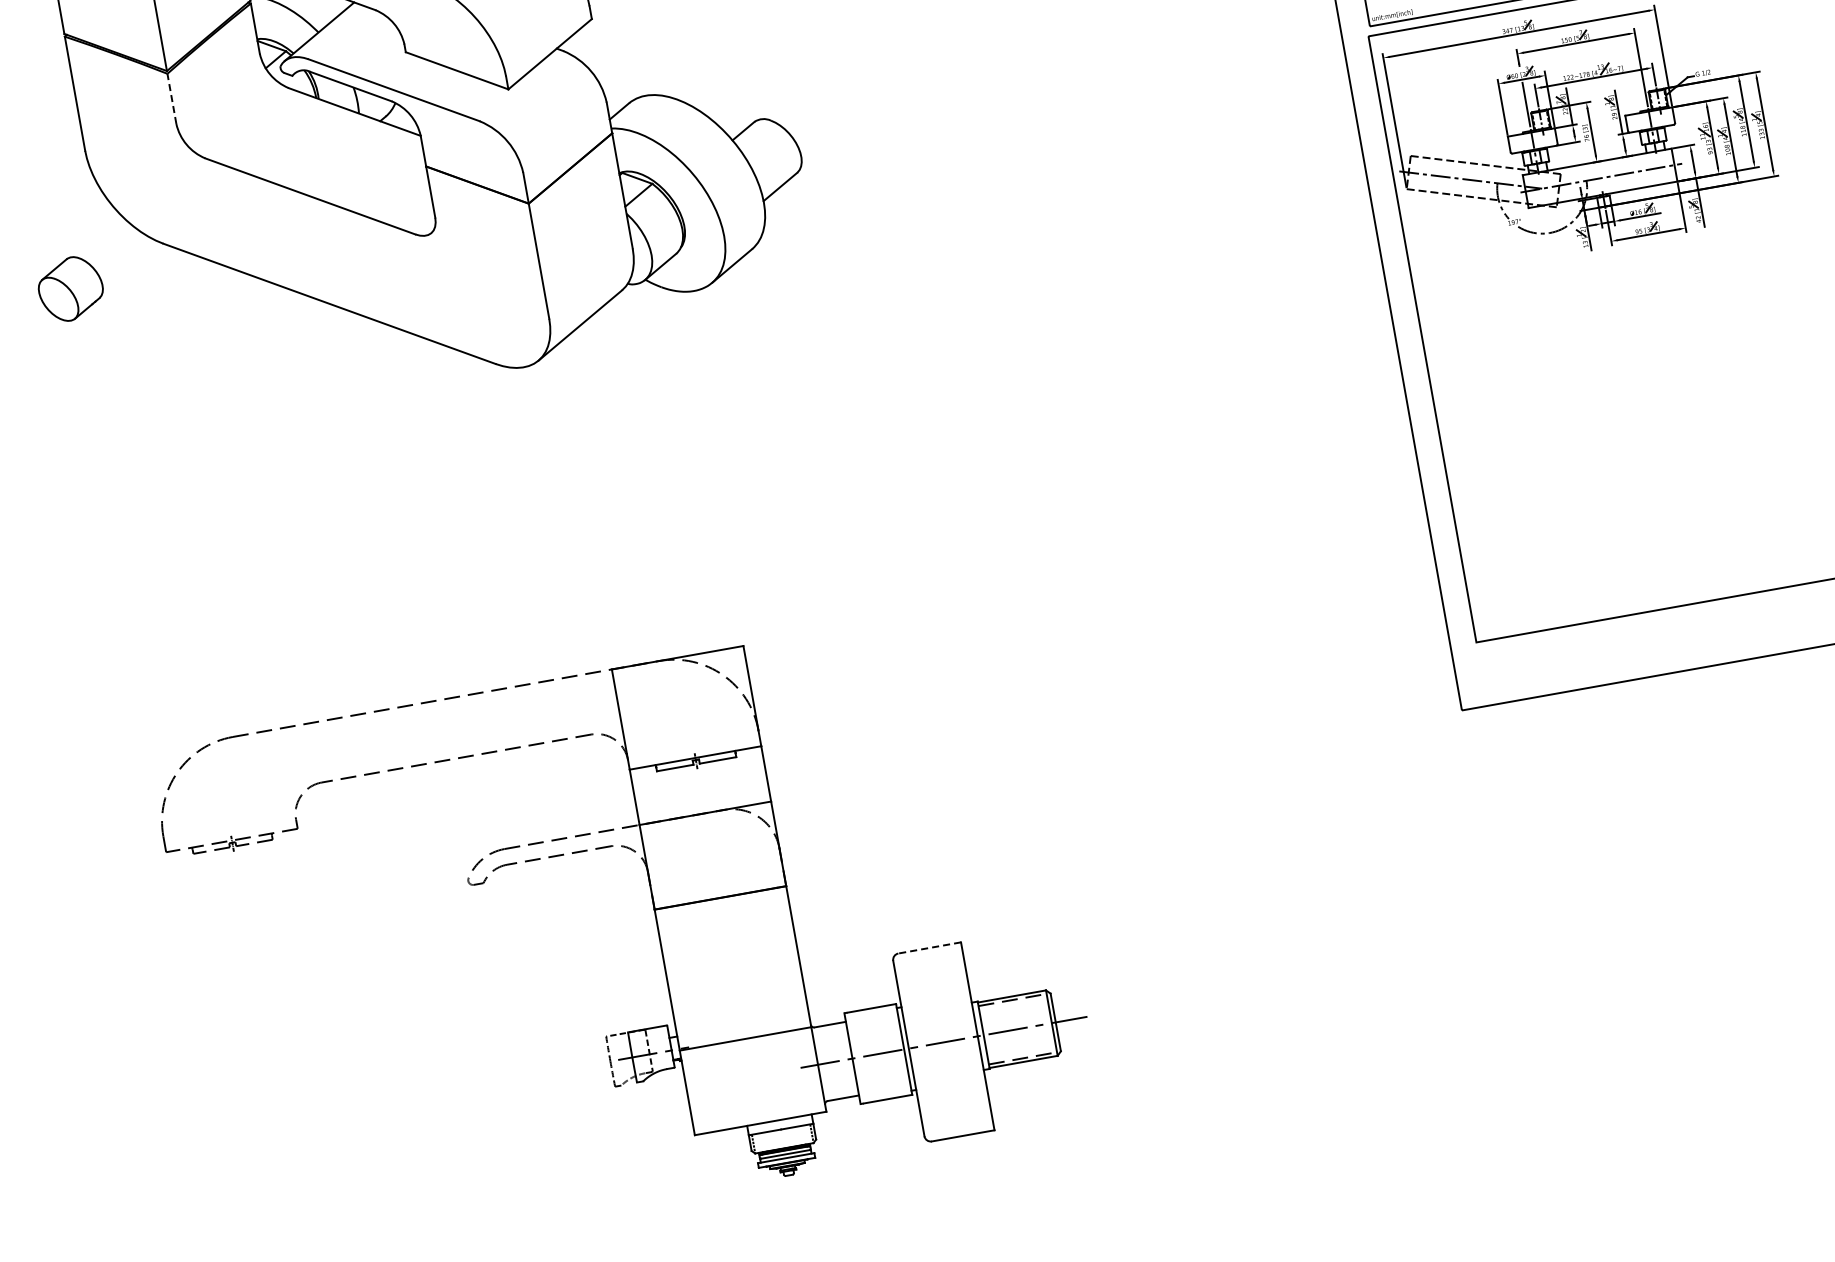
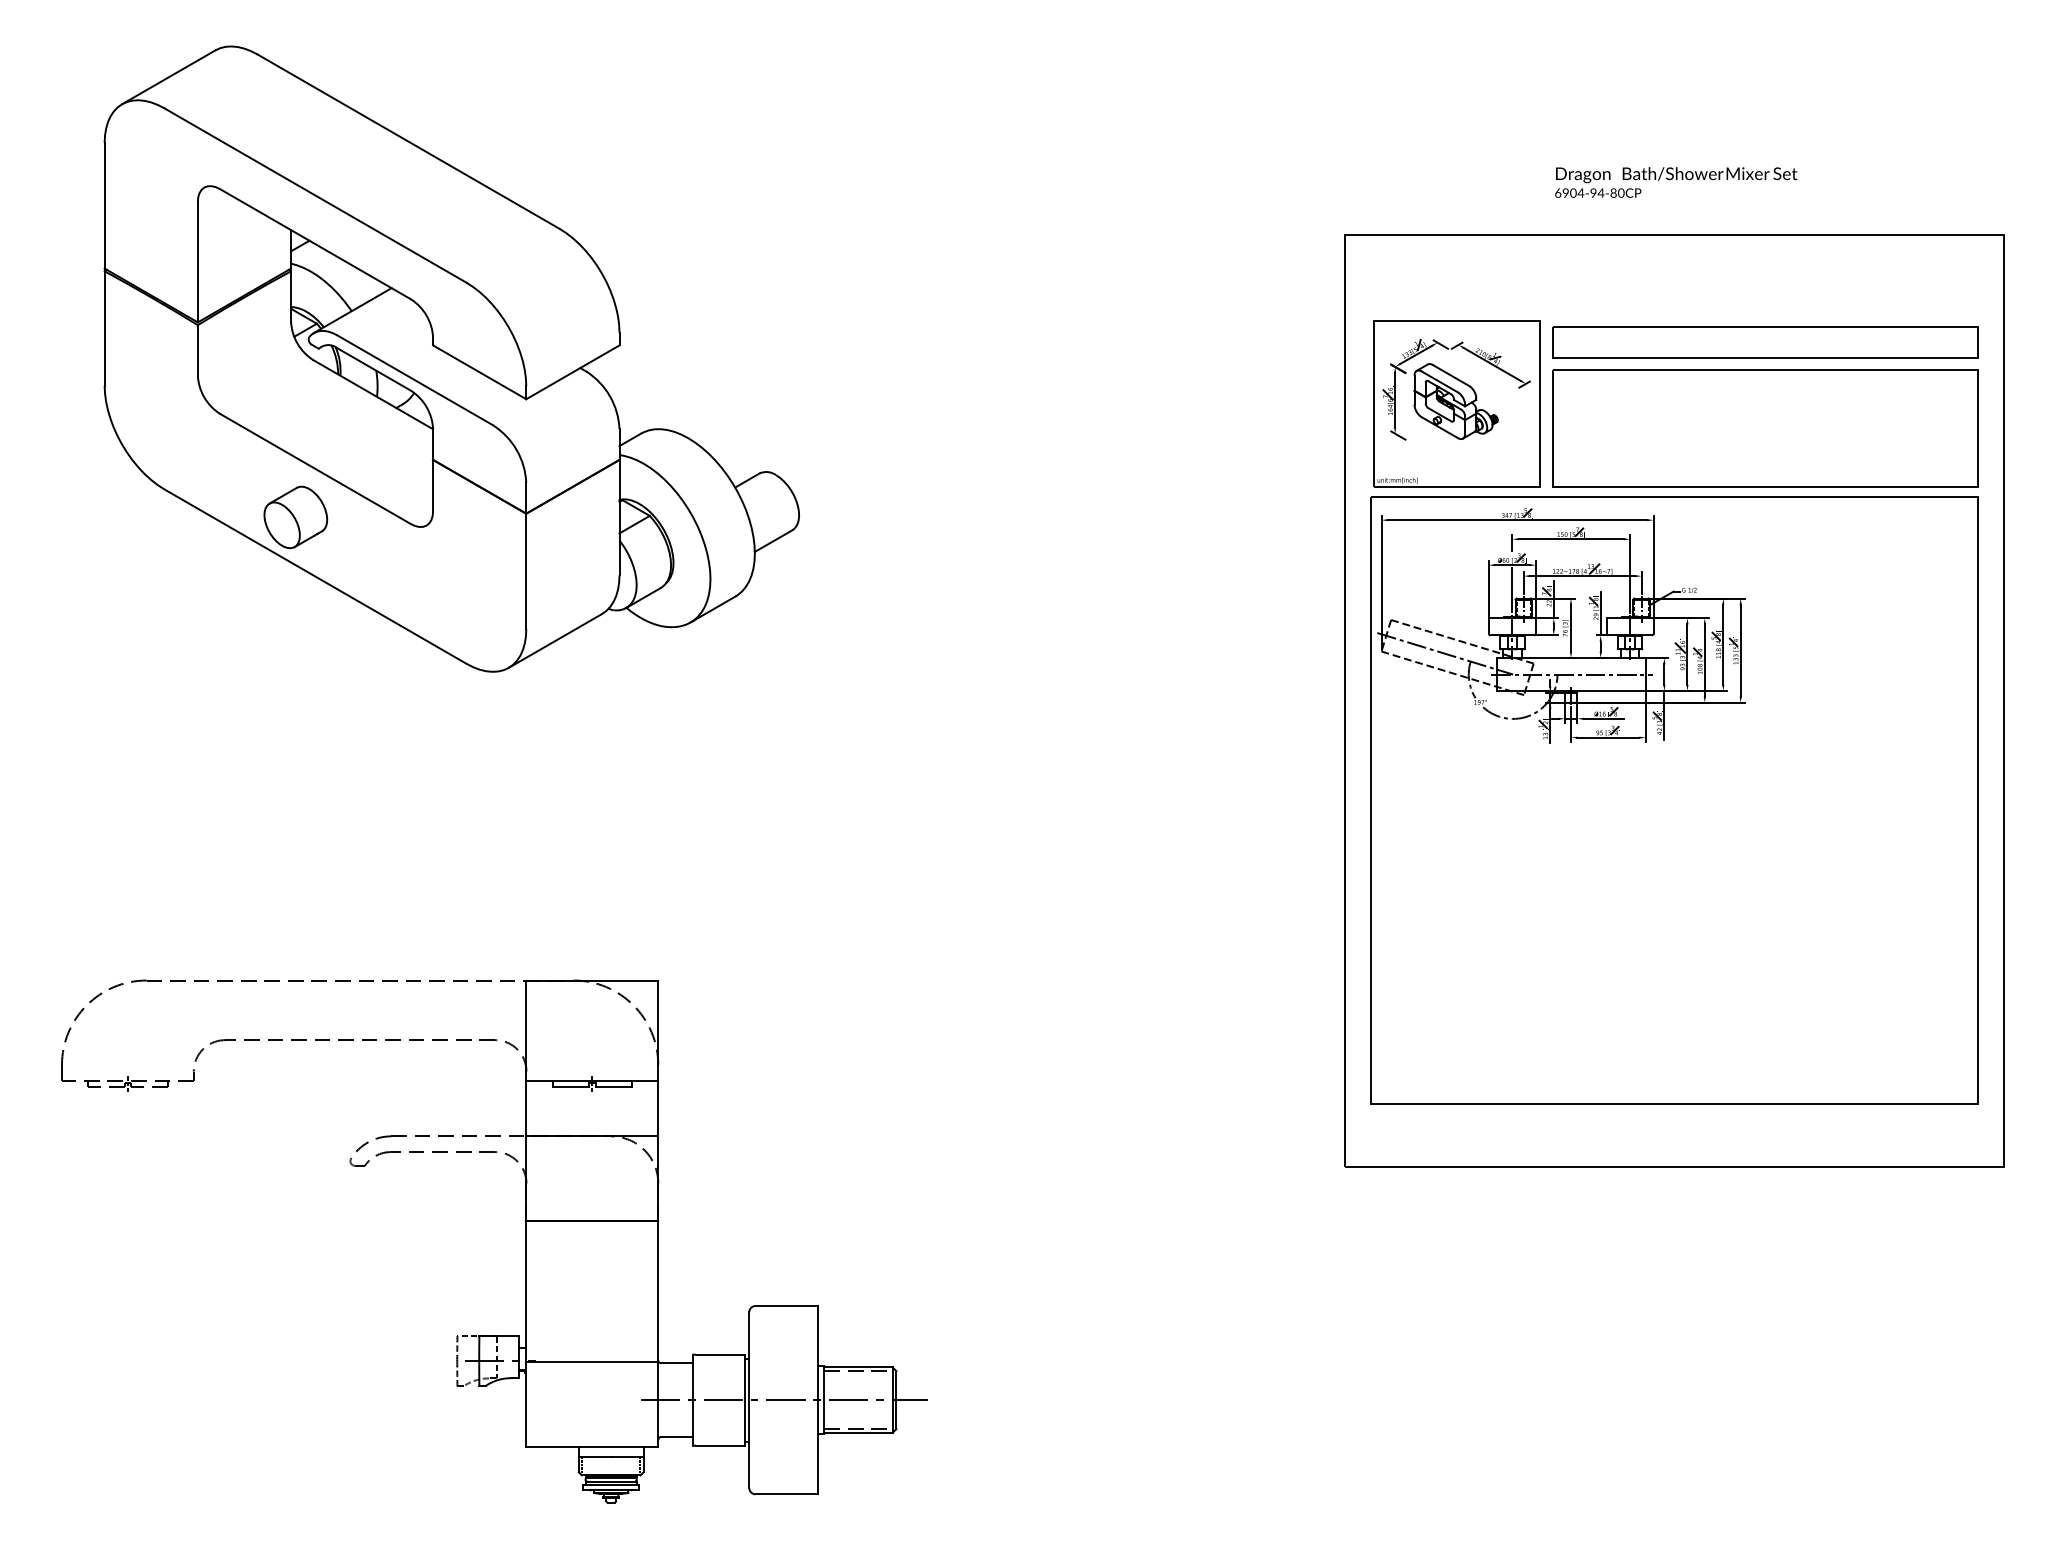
line: (171, 98) -> (197, 349), dashed -> solid
part: (70, 289) -> (295, 517), moved
line: (929, 947) -> (786, 1305), dashed -> solid

